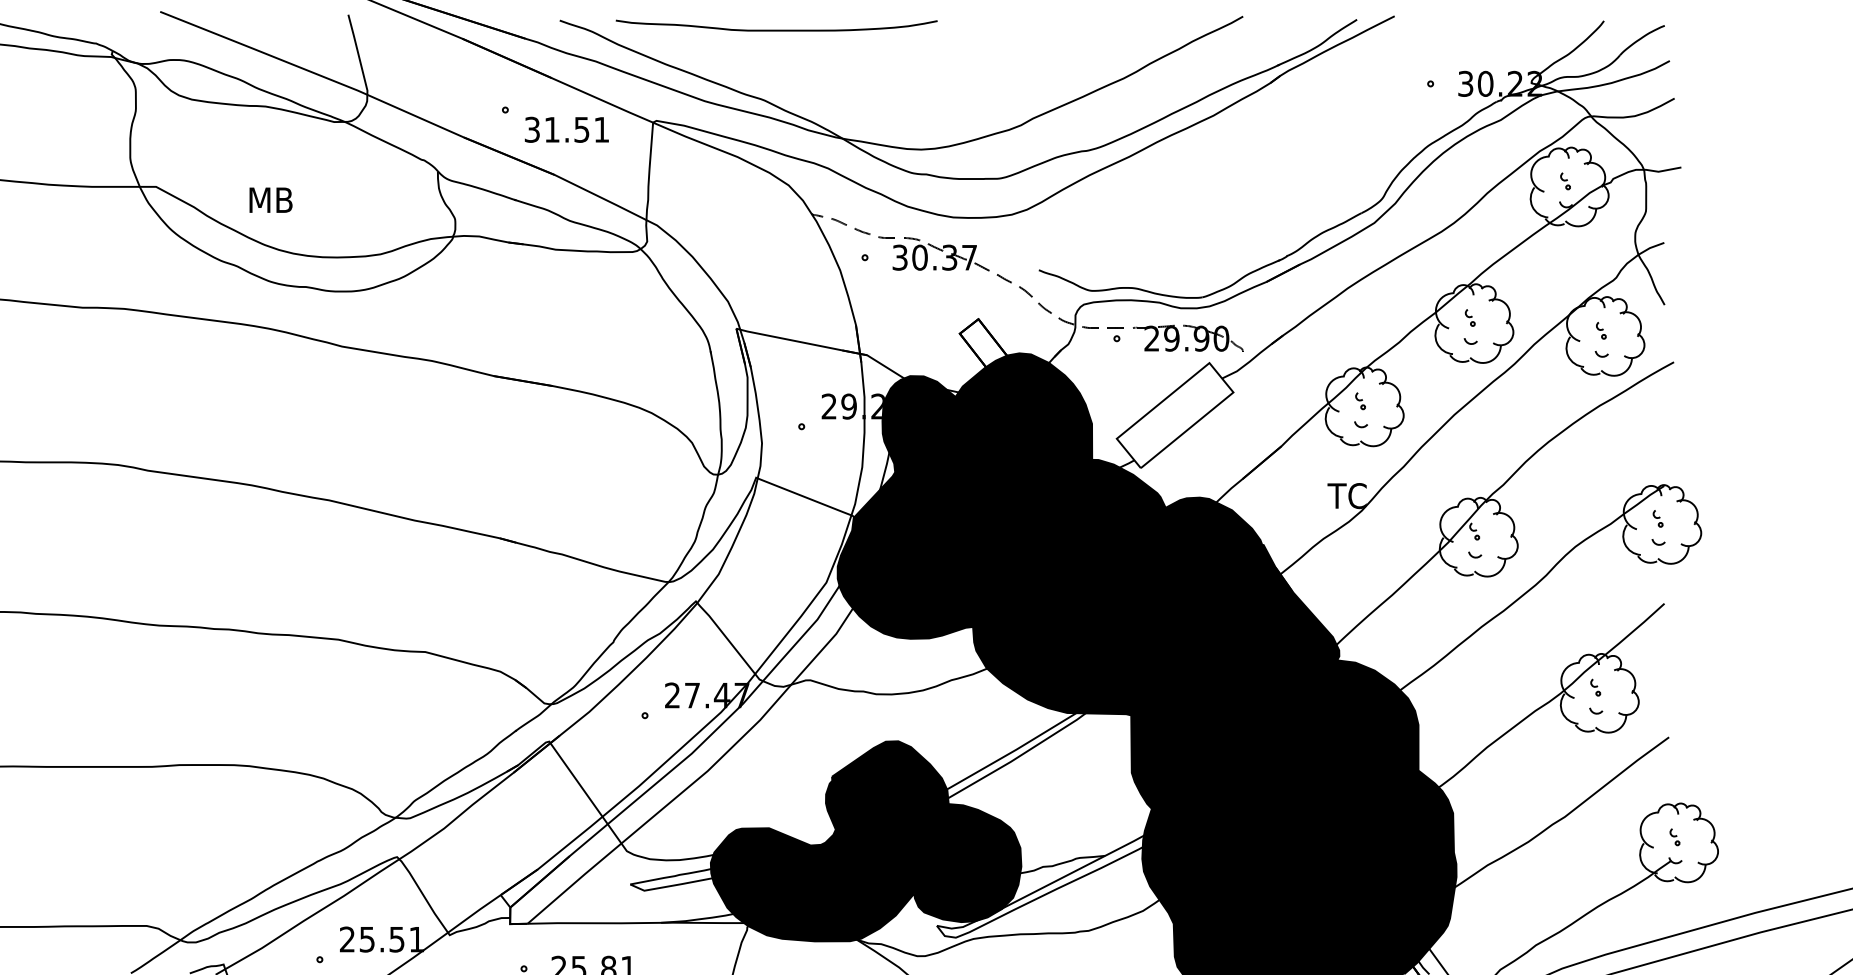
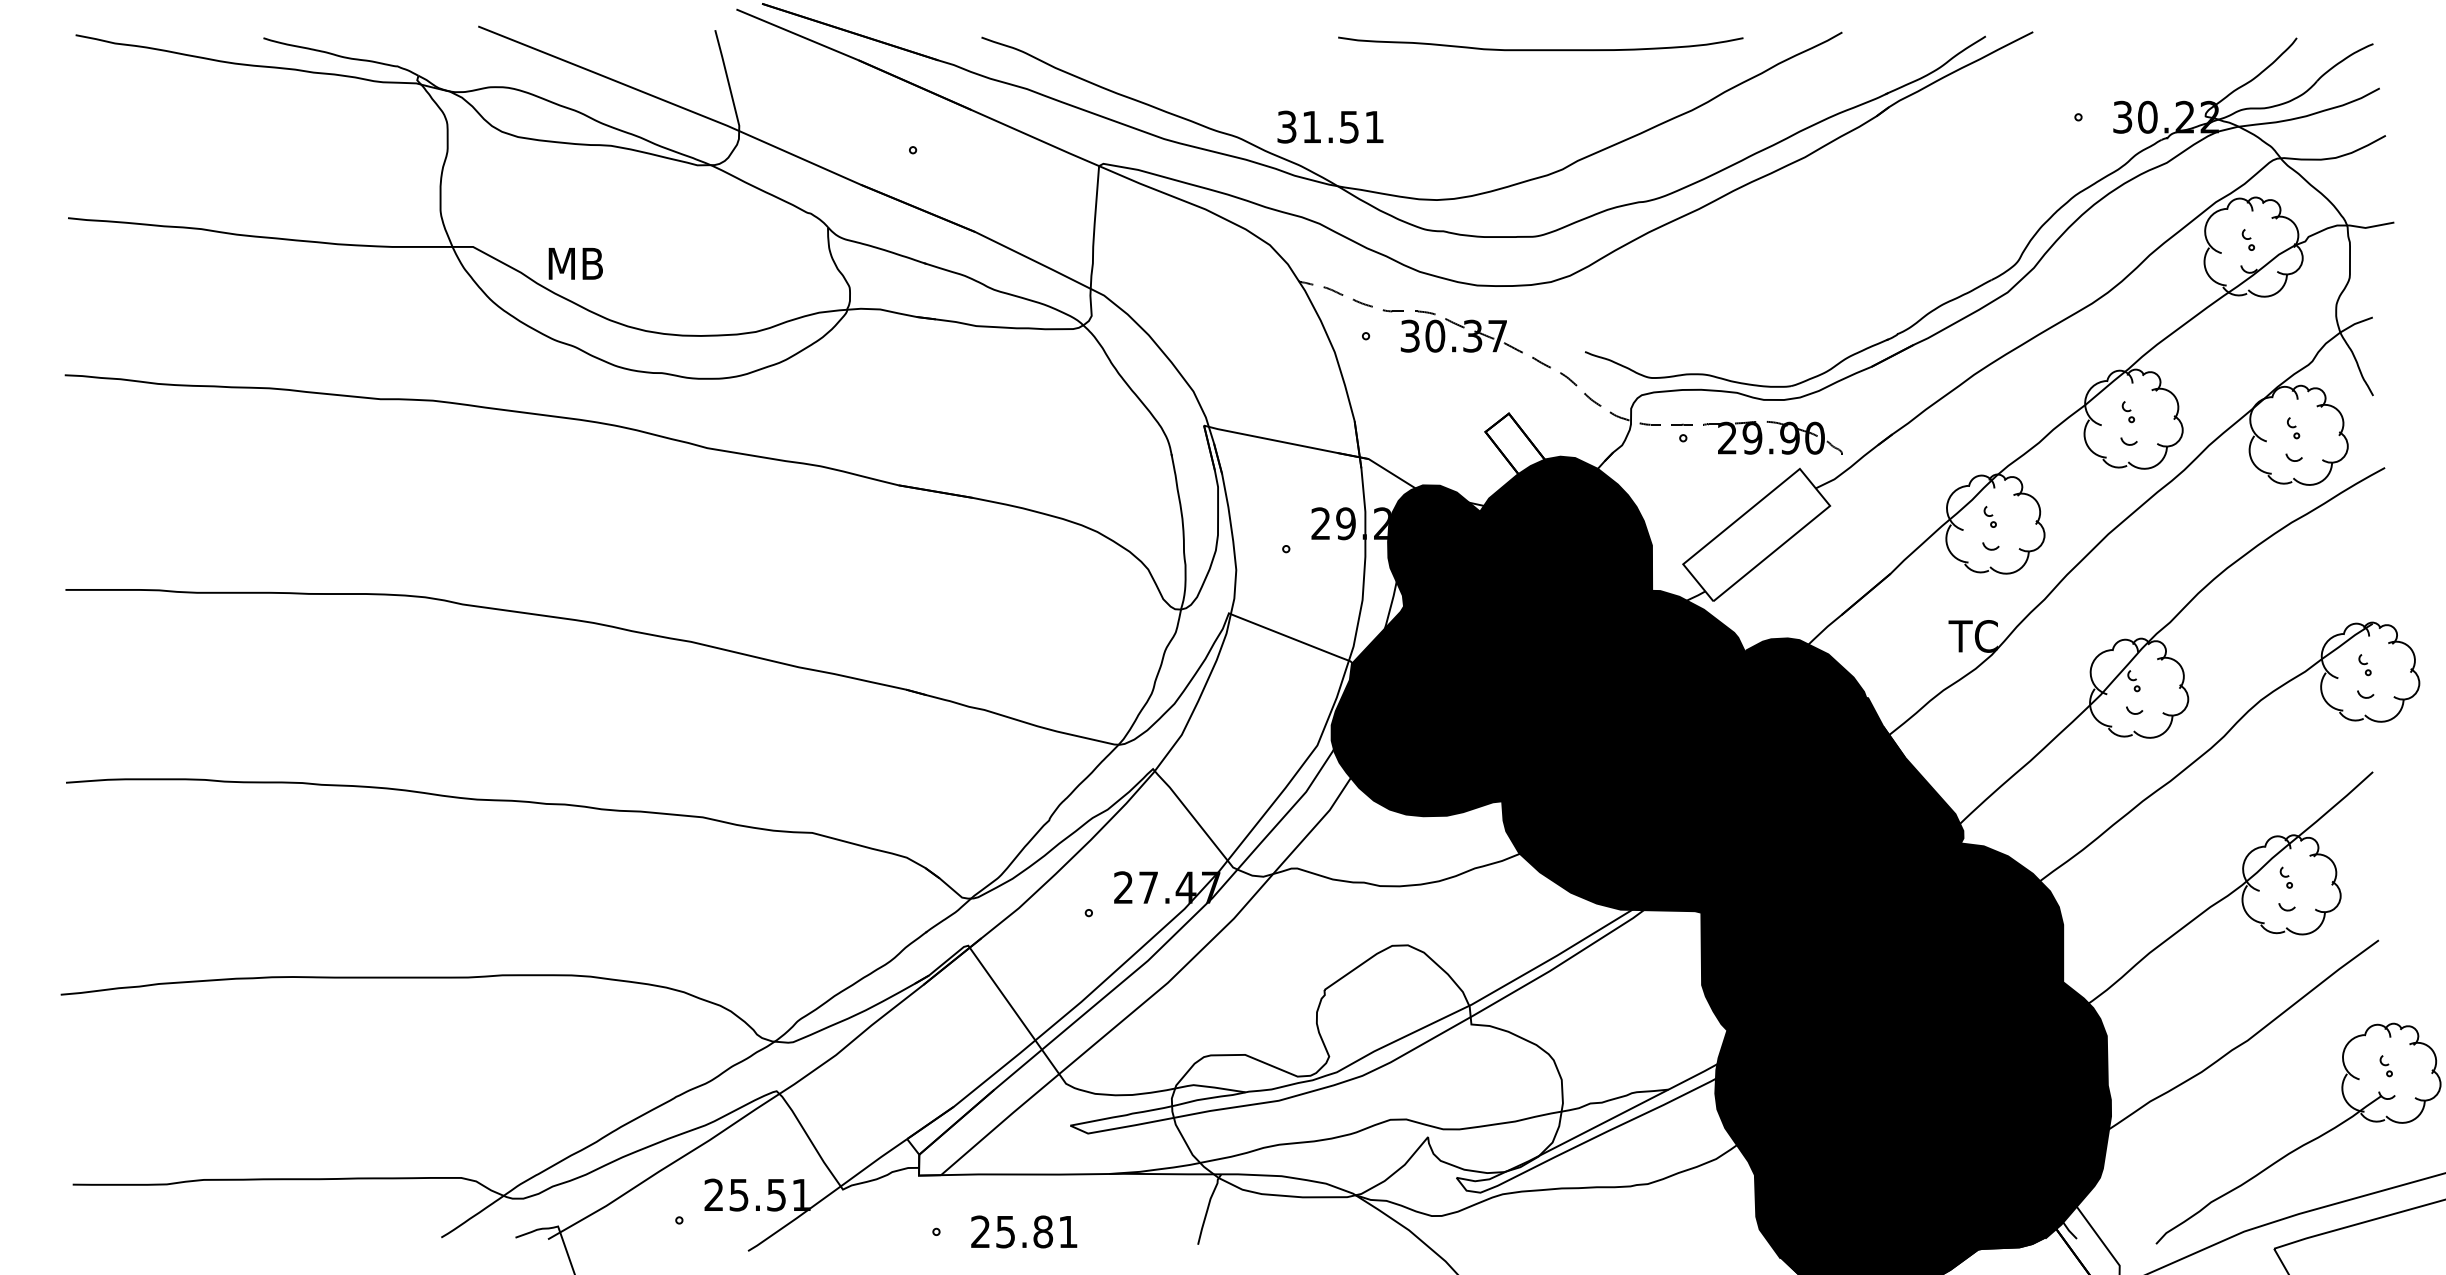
curve: (776, 30) -> (1540, 49), moved
text: (566, 129) -> (1330, 126), moved
text: (270, 199) -> (575, 263), moved
fill: (865, 841) -> (1366, 1071), removed

